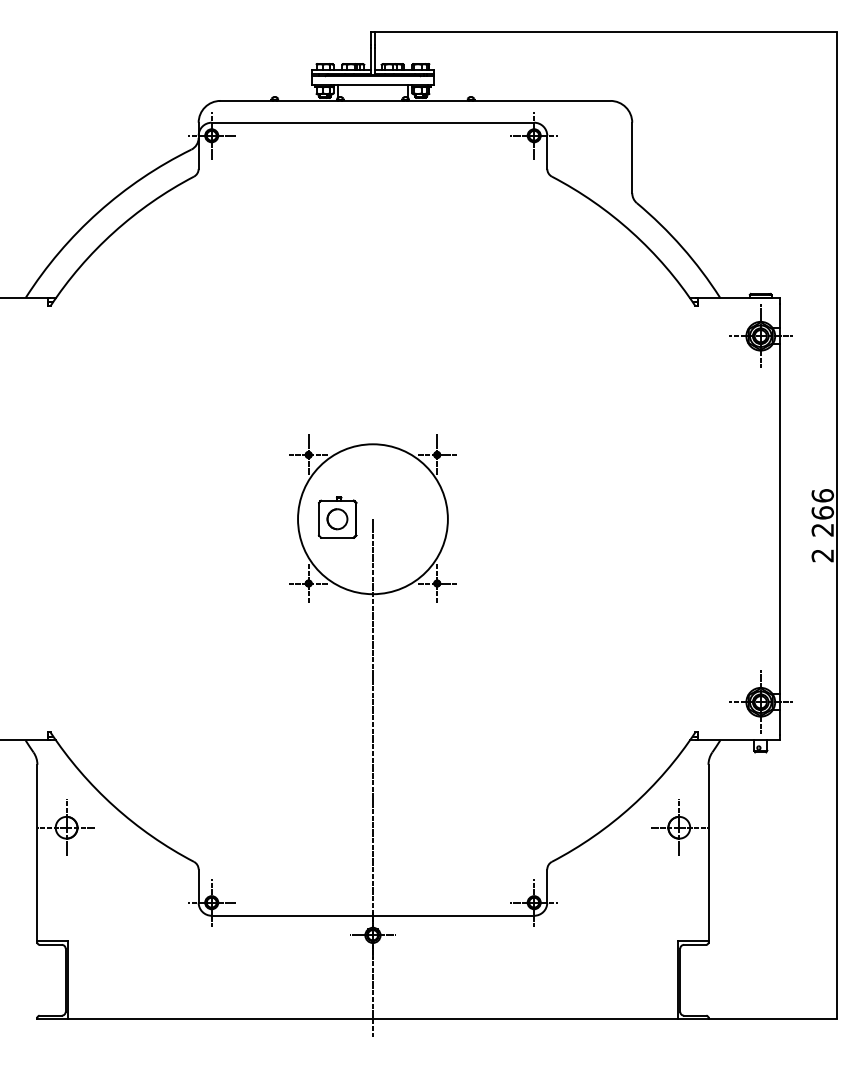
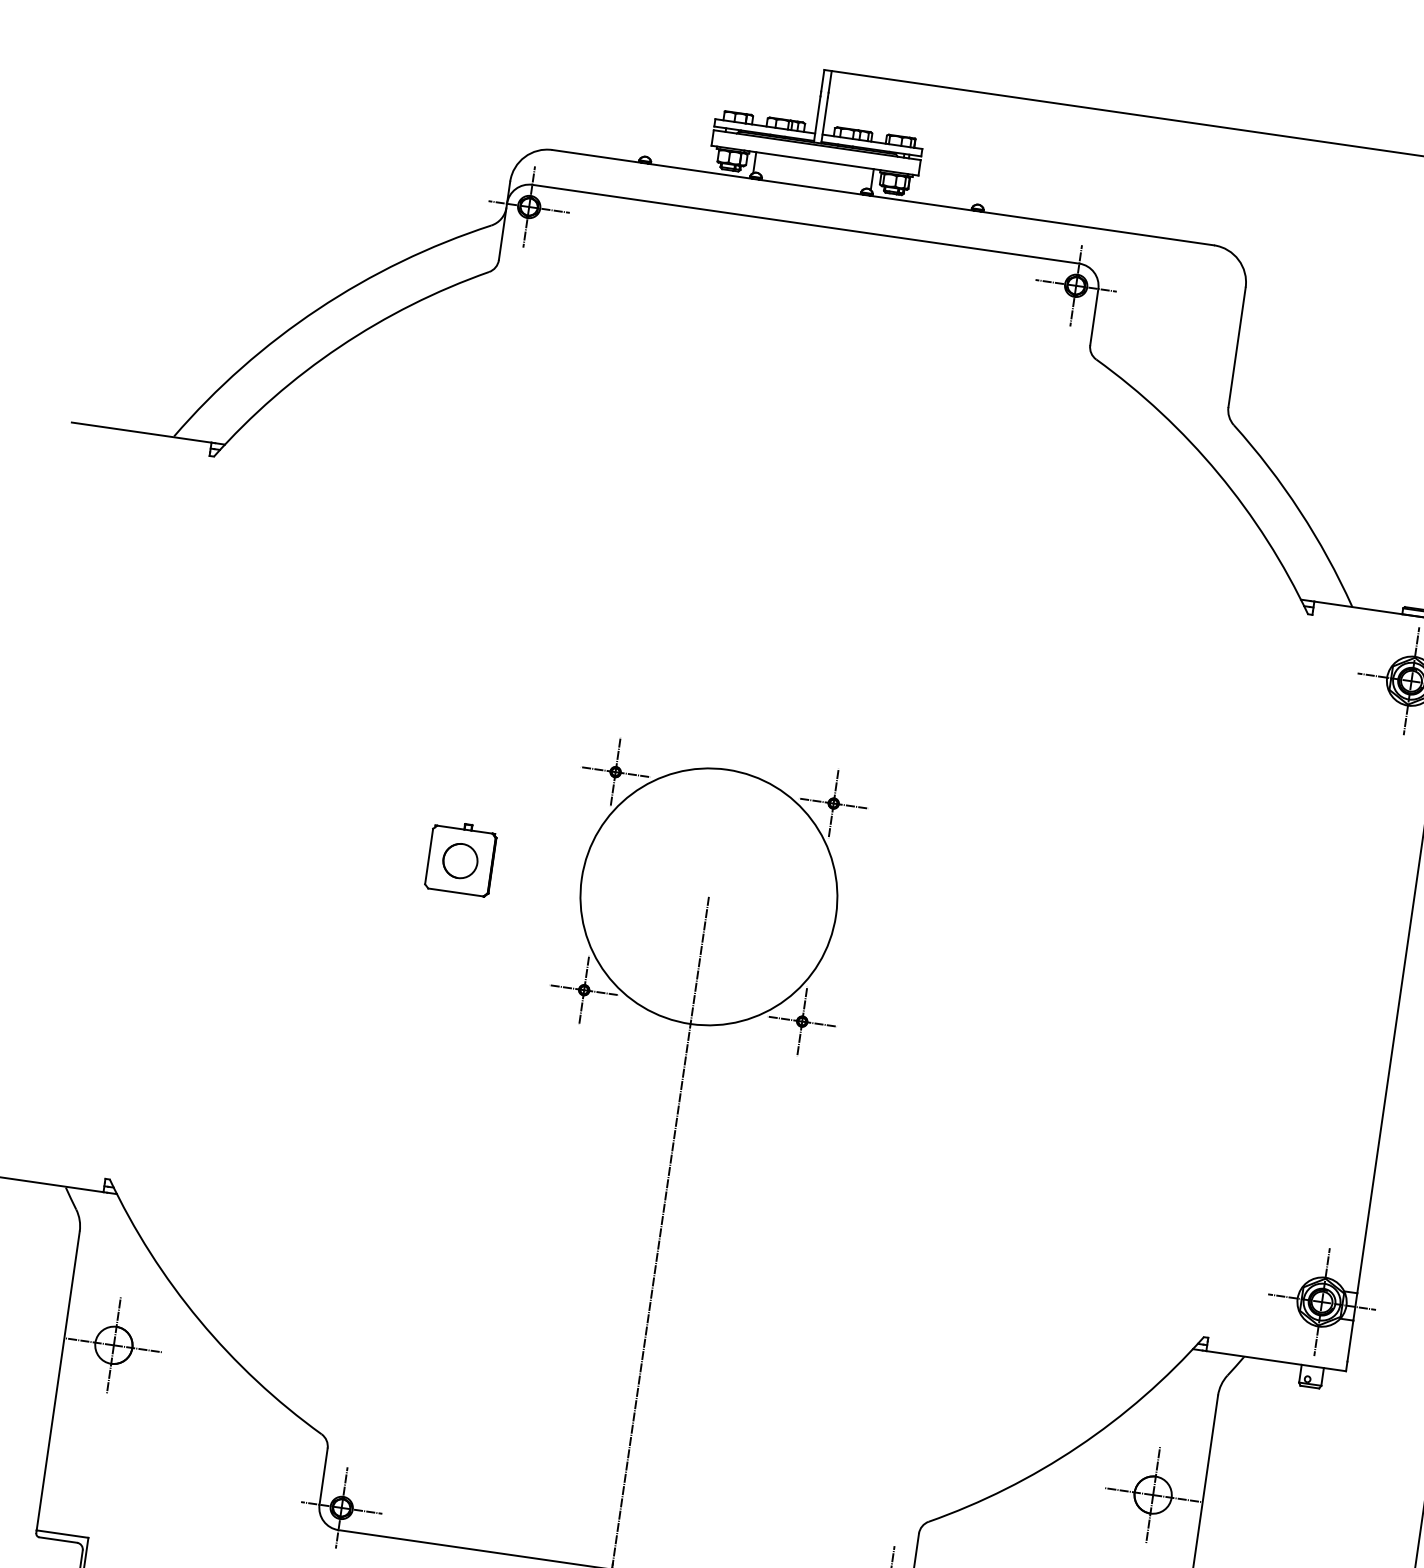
part: (337, 517) -> (460, 858), moved

